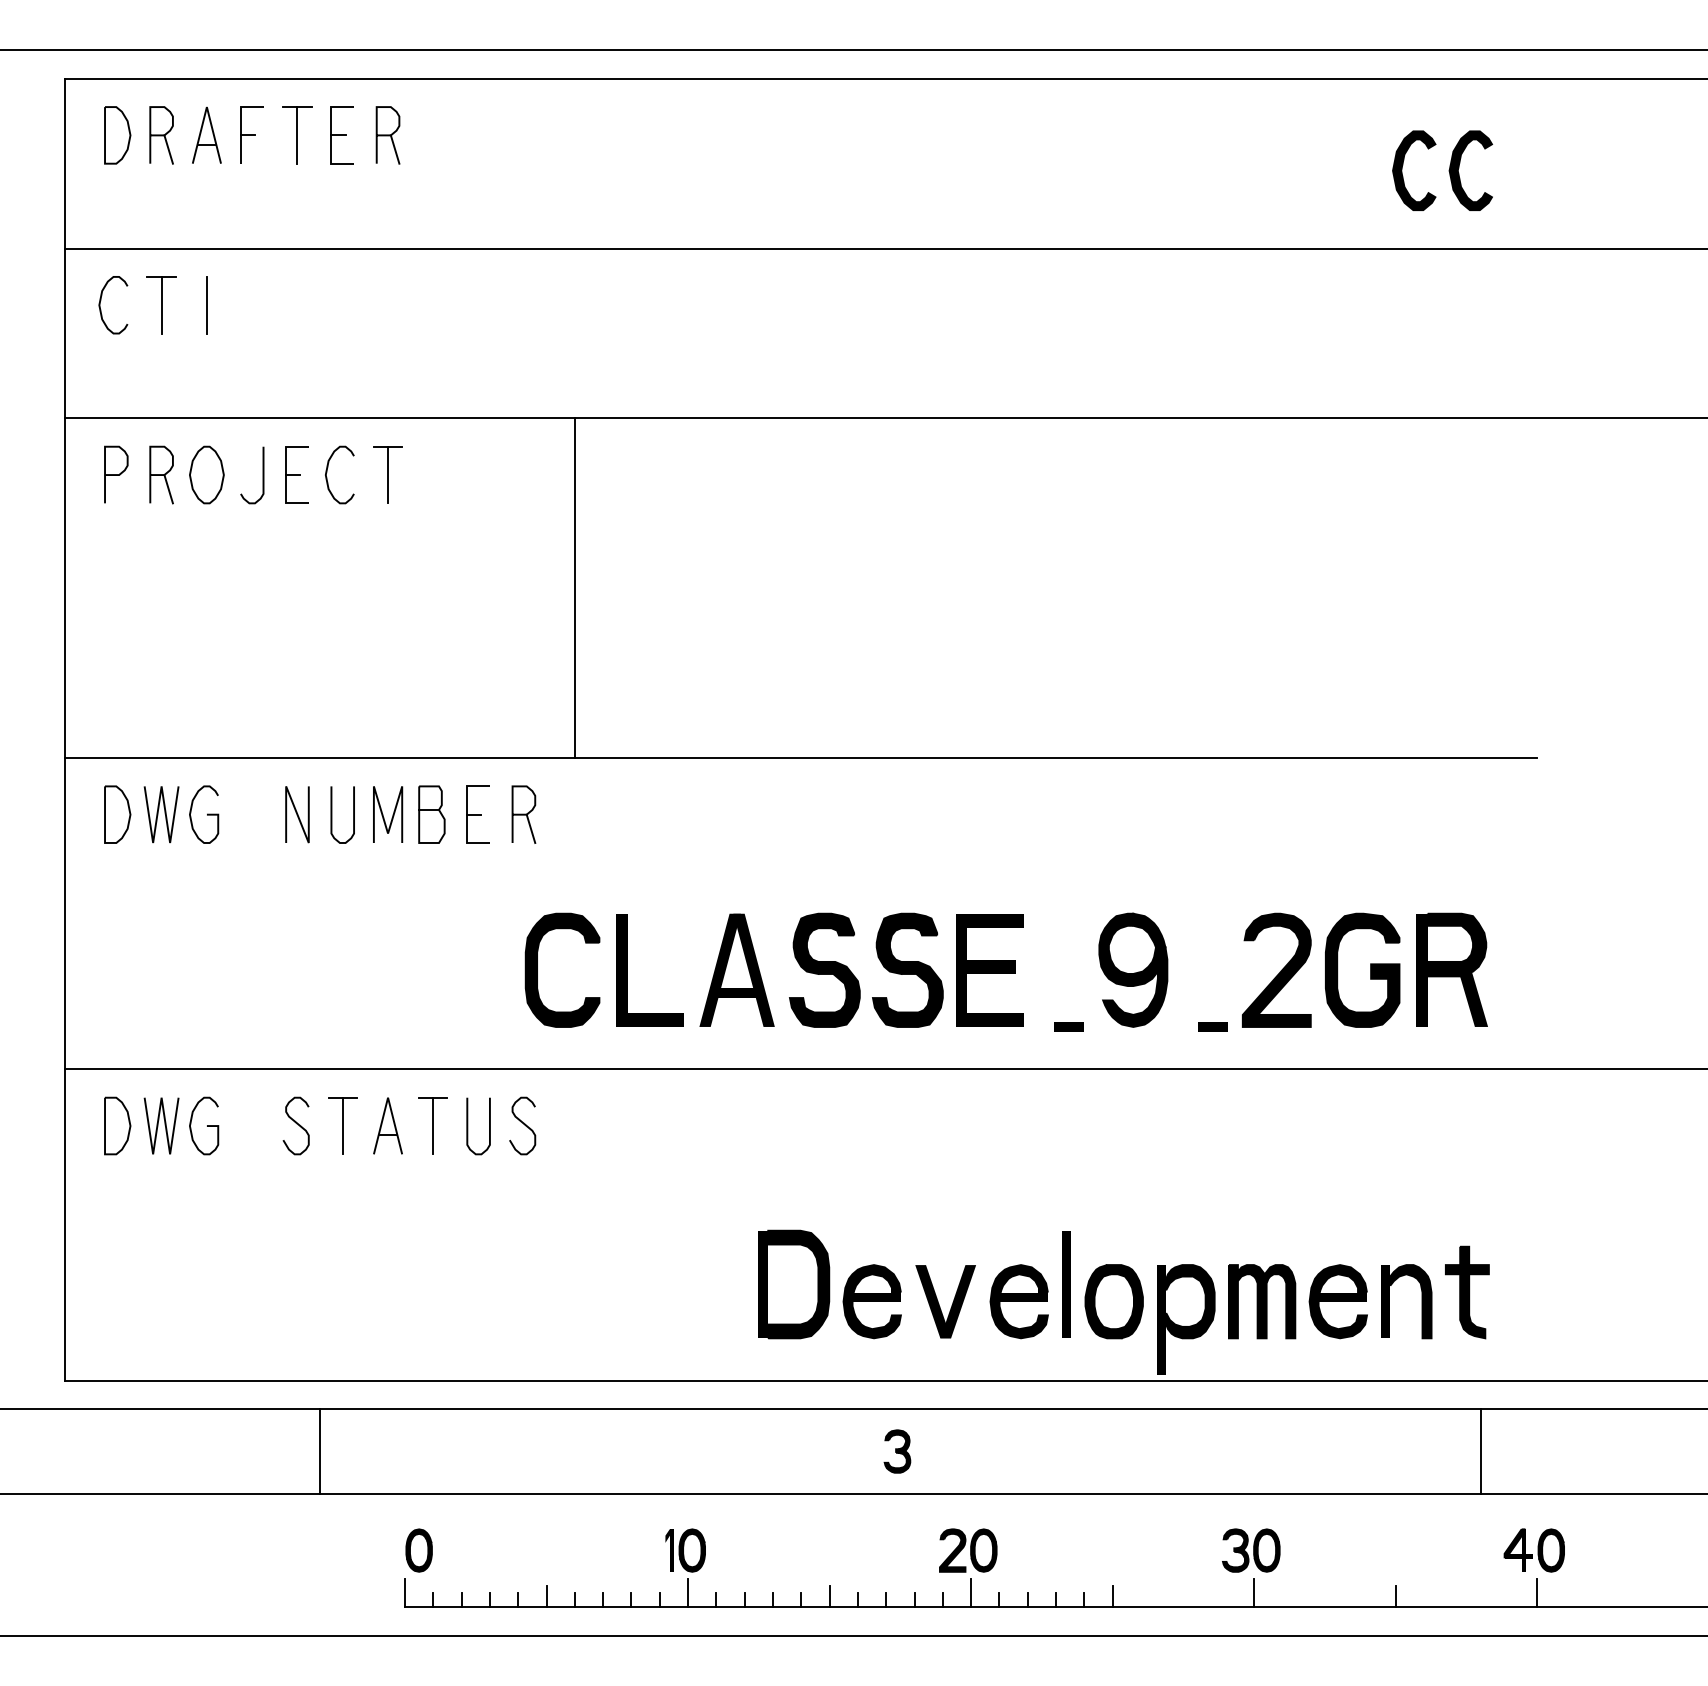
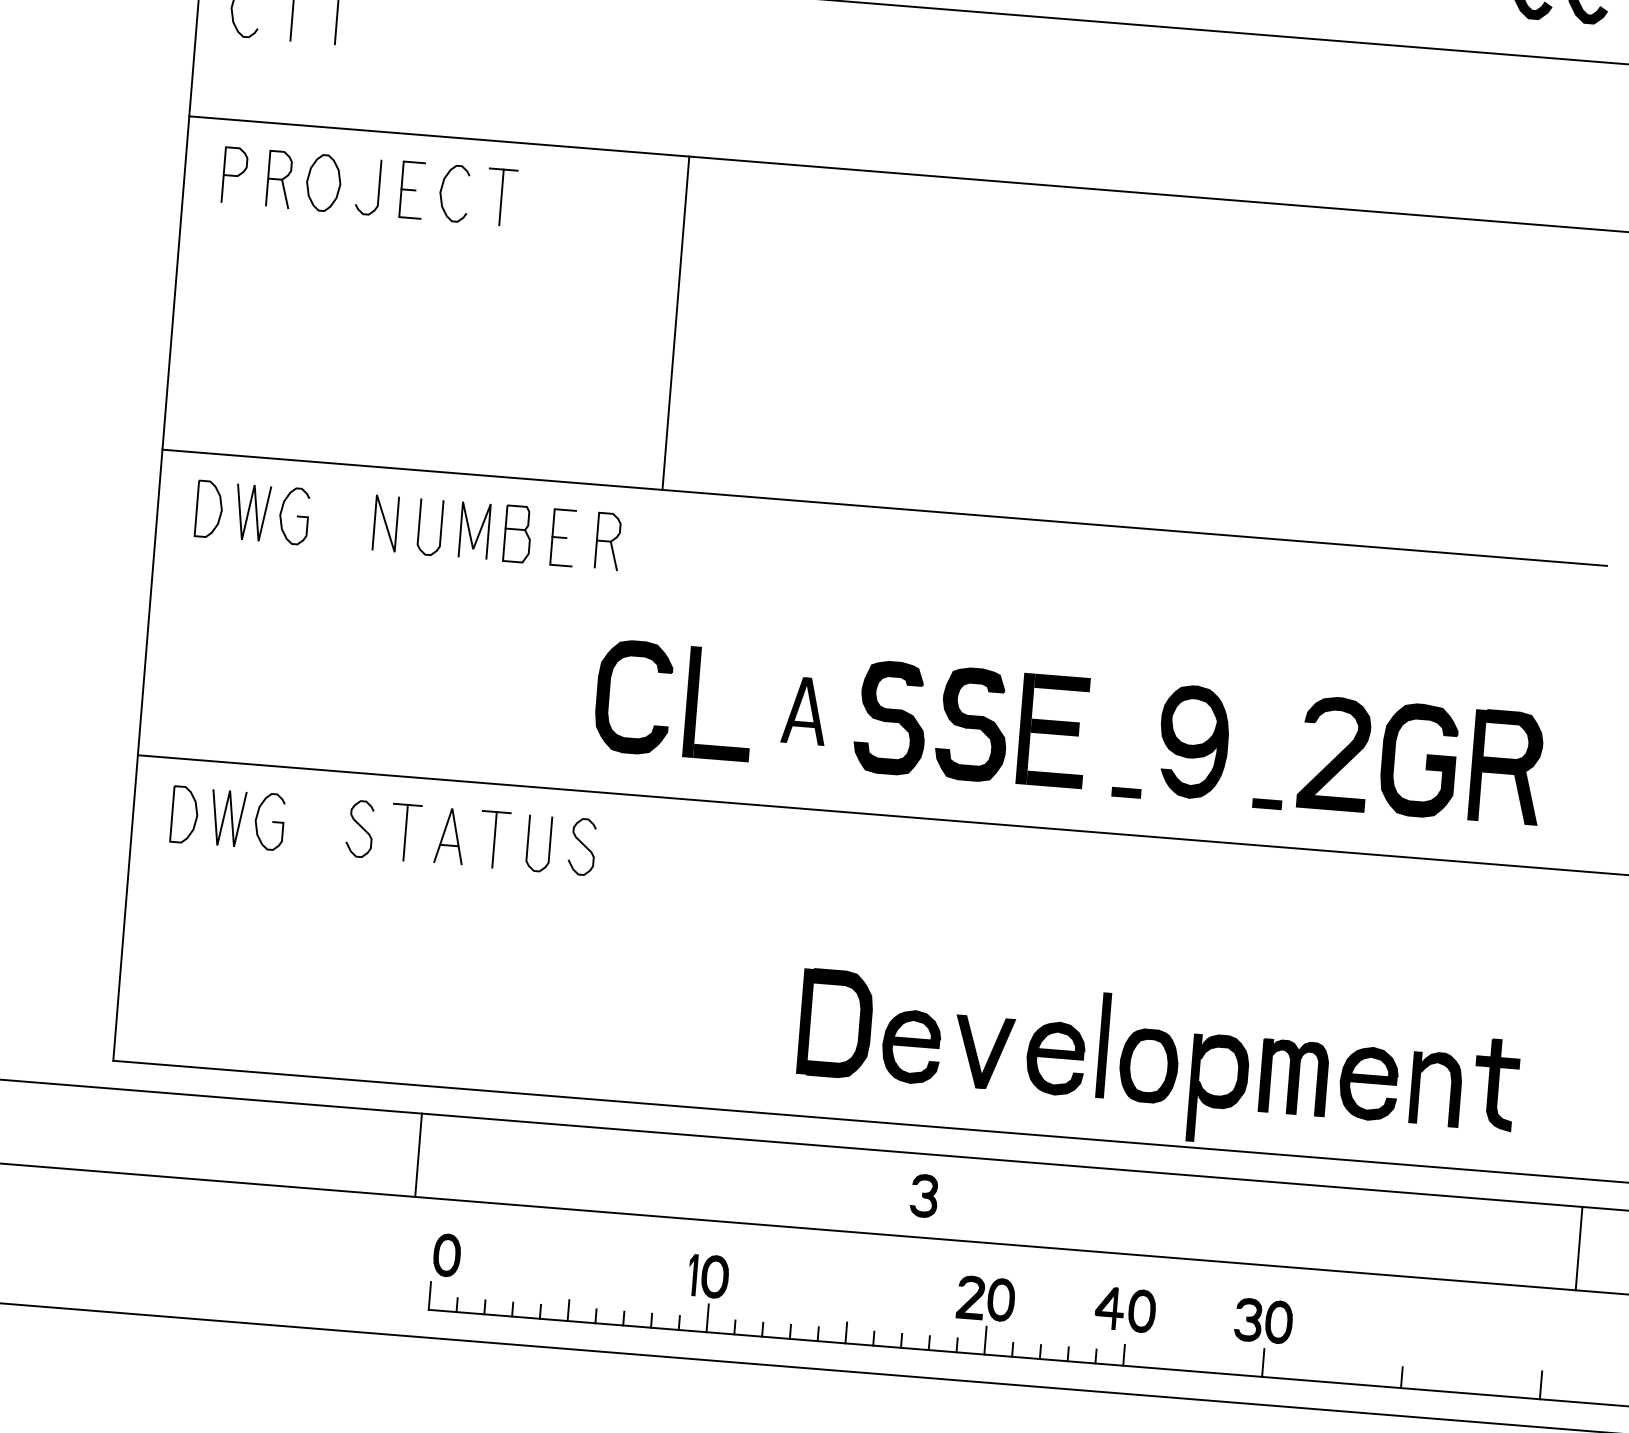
part: (736, 969) -> (804, 710), size x0.6
line: (320, 1451) -> (418, 1155), moved
line: (1480, 1451) -> (1579, 1248), moved
part: (1533, 1550) -> (1124, 1309), moved

